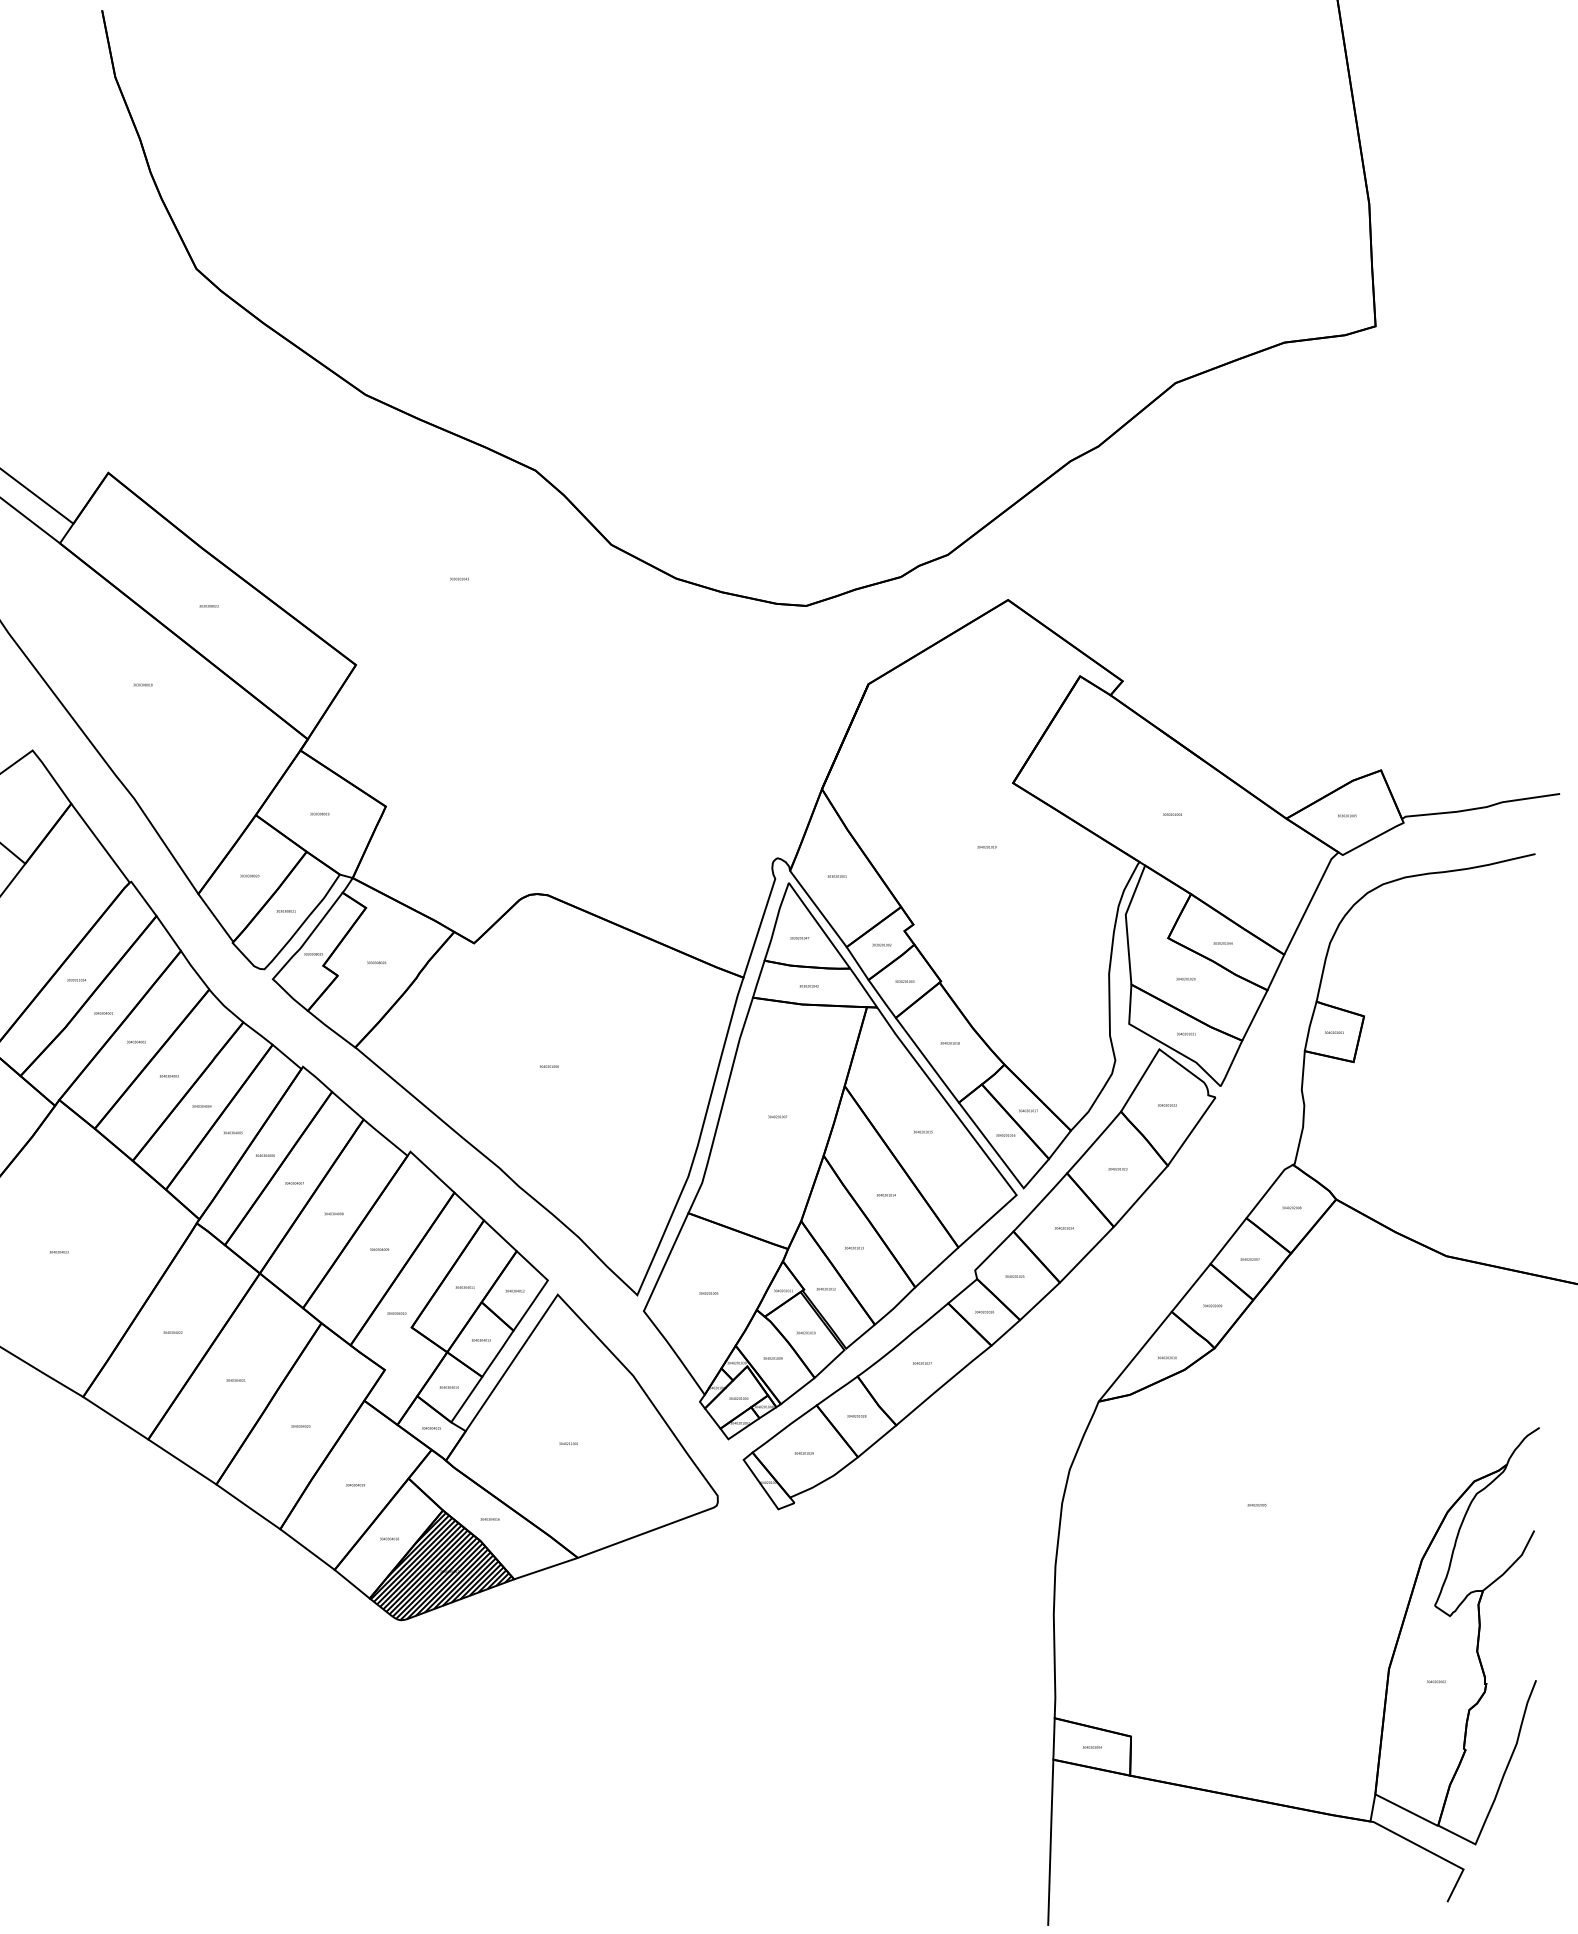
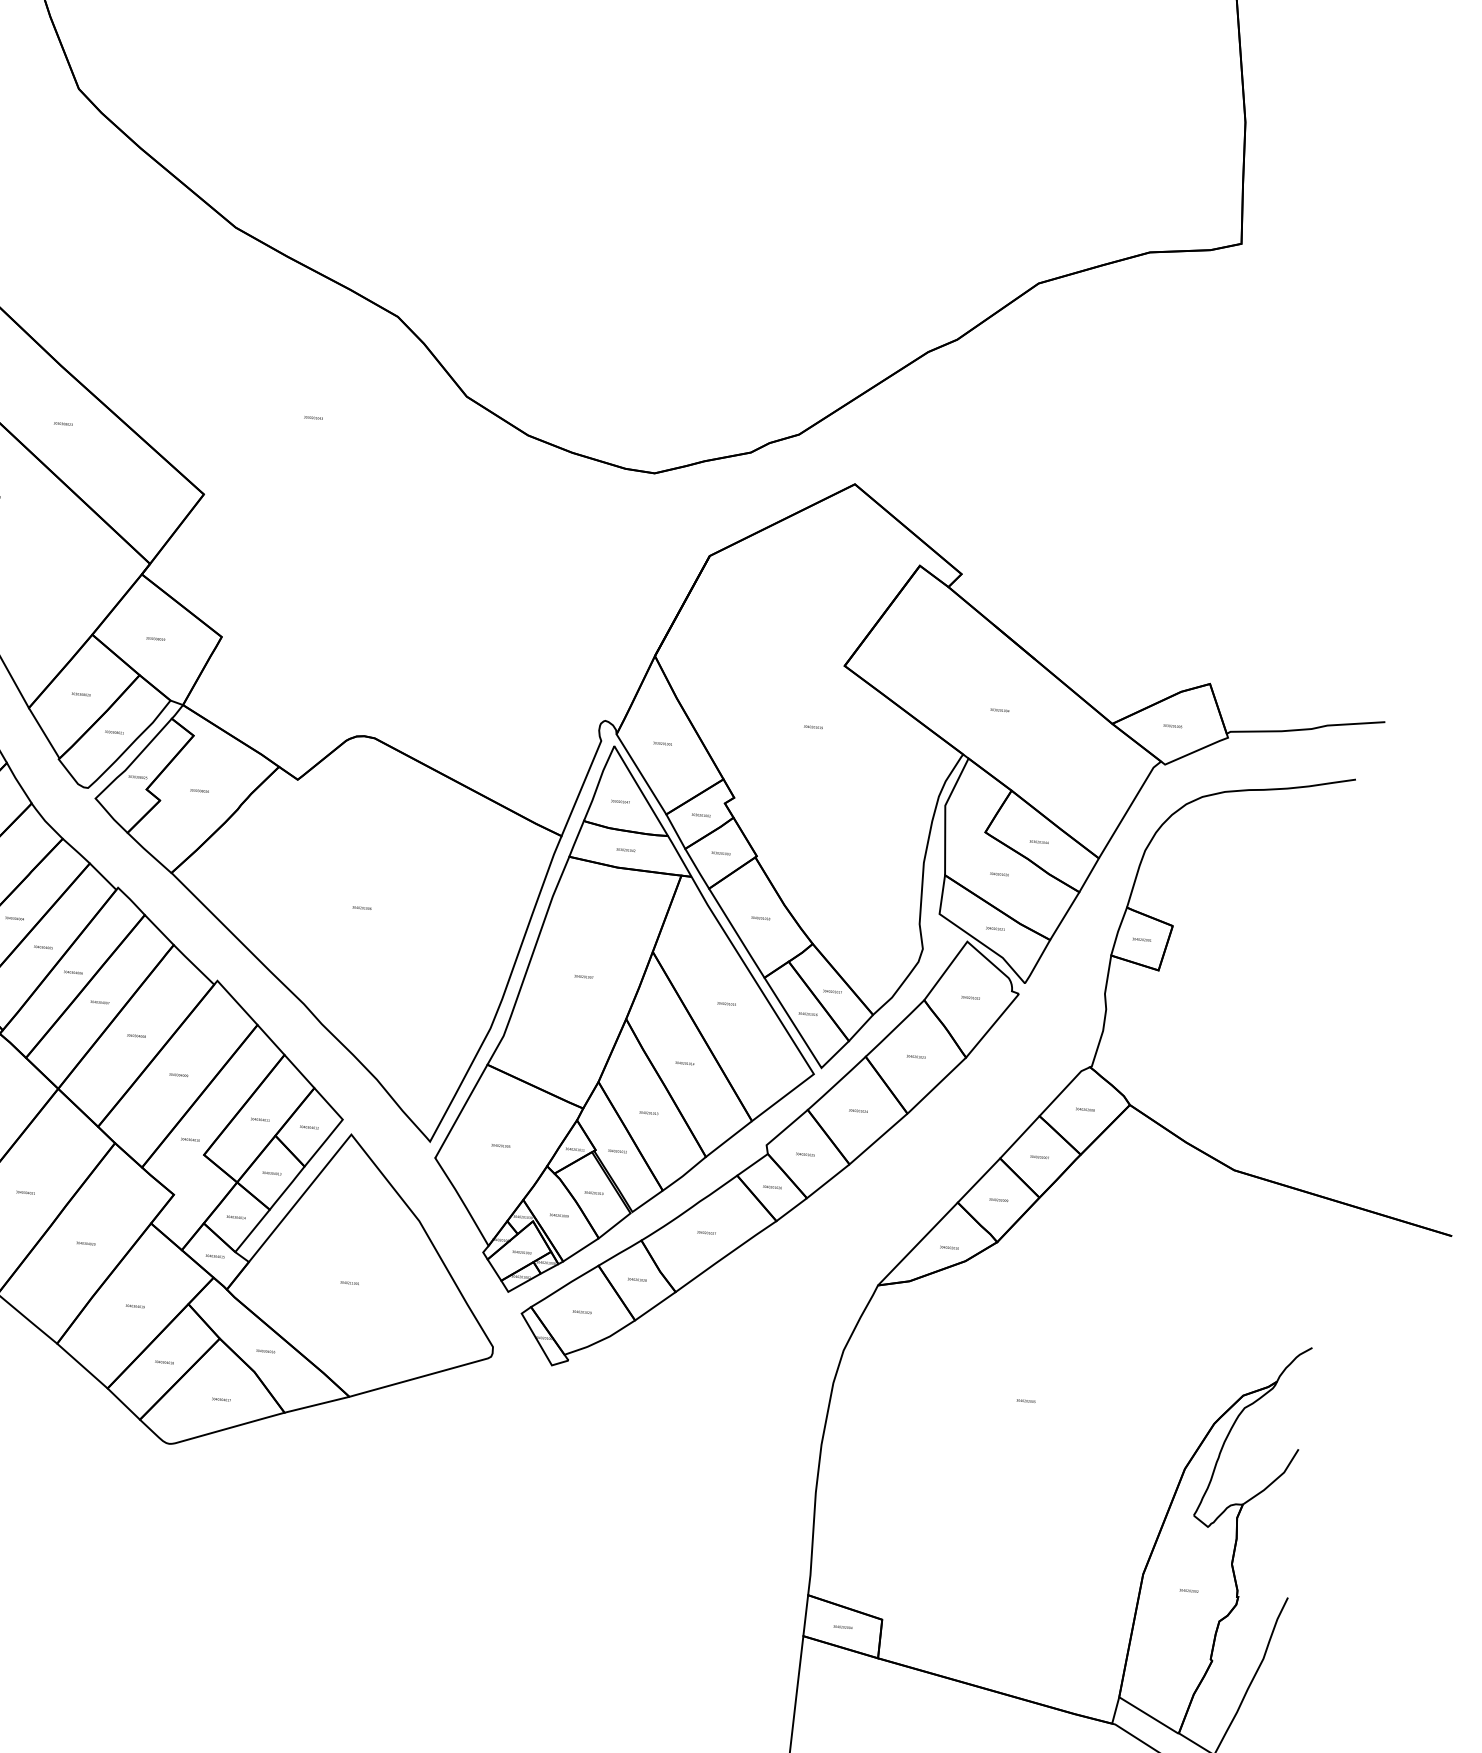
hatch: (442, 1566) -> (214, 1394), removed

